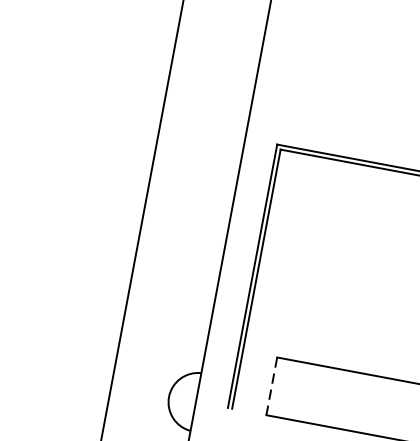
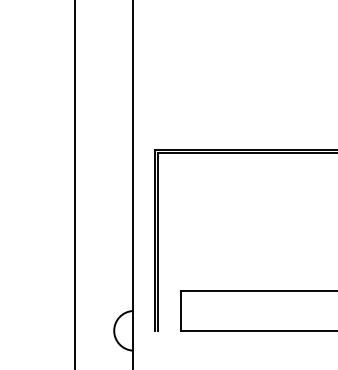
line: (272, 387) -> (181, 311), dashed -> solid

